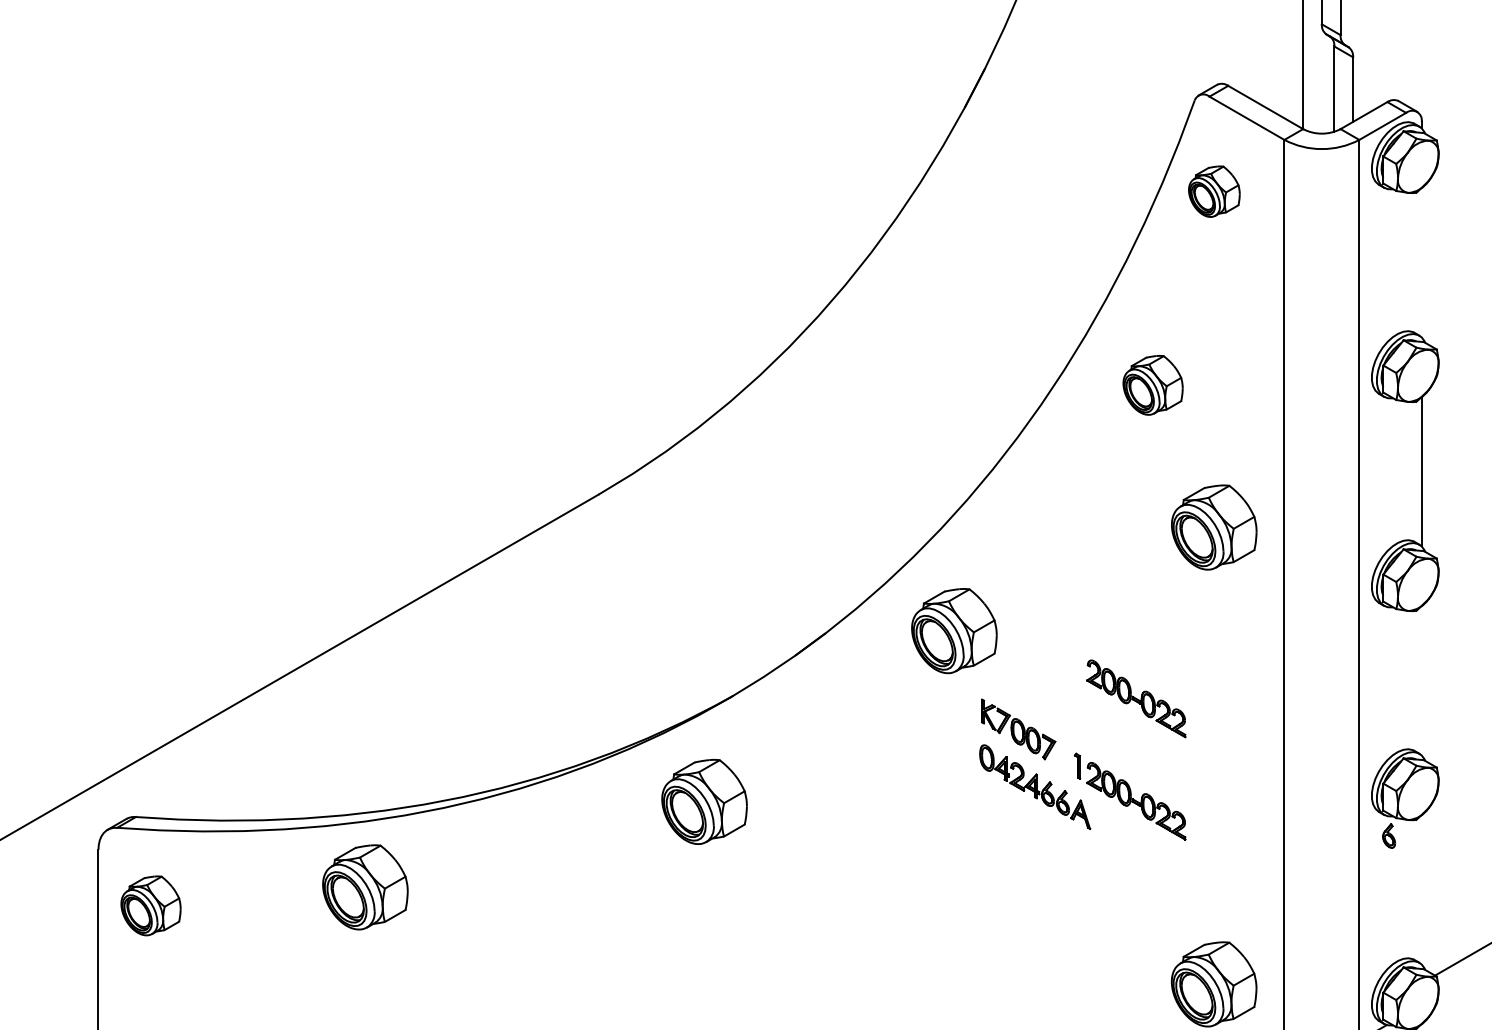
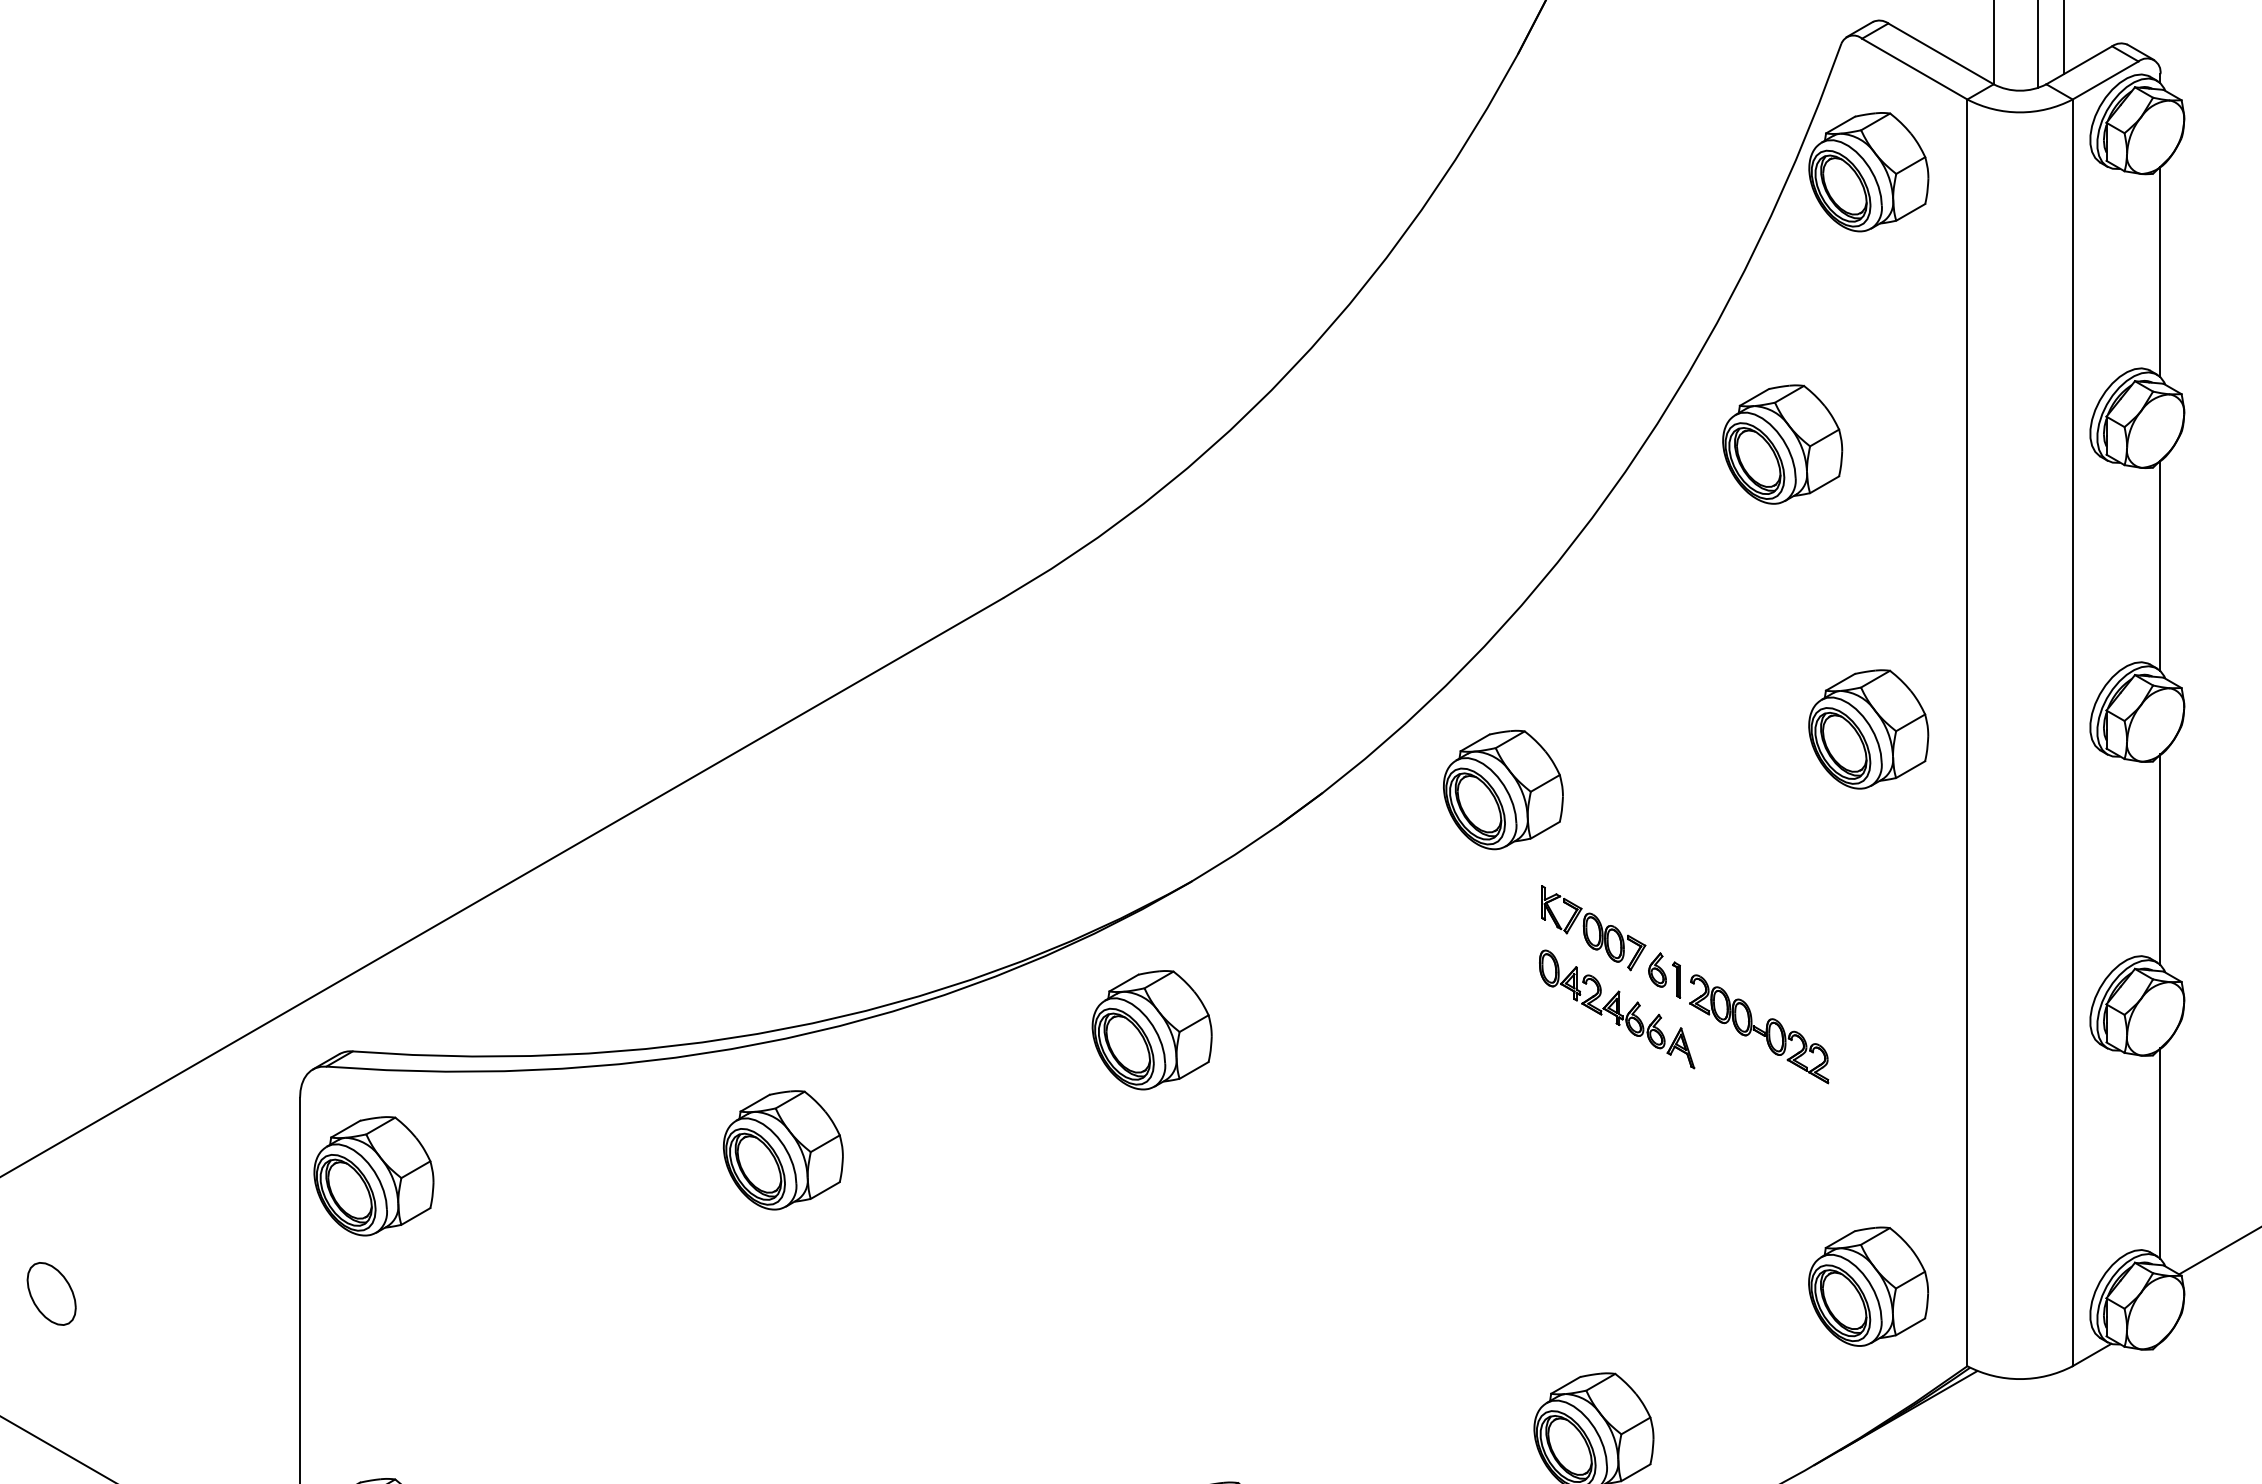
part: (1214, 191) -> (1868, 172), size x1.67
line: (1421, 262) -> (2160, 271), added
part: (1152, 385) -> (1782, 444), size x1.43
part: (1214, 527) -> (1868, 729), moved
line: (1421, 680) -> (2160, 859), added
part: (1136, 699) -> (1759, 885), removed
part: (1389, 835) -> (1657, 969), moved
part: (364, 887) -> (782, 1150), moved
line: (1421, 889) -> (2160, 1153), added
part: (150, 905) -> (373, 1176), size x1.43

